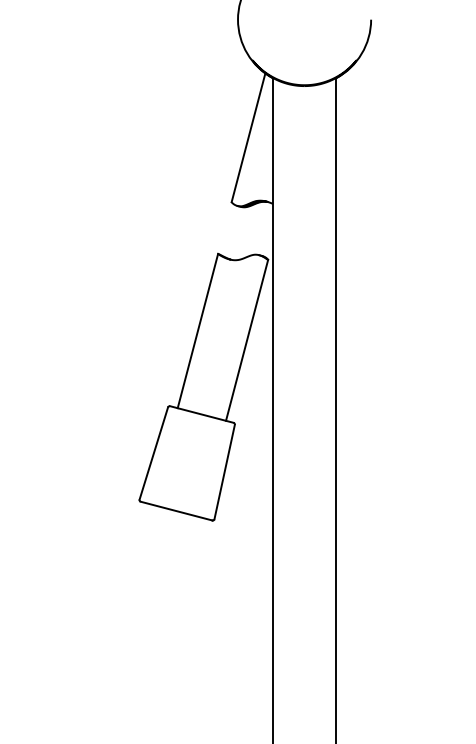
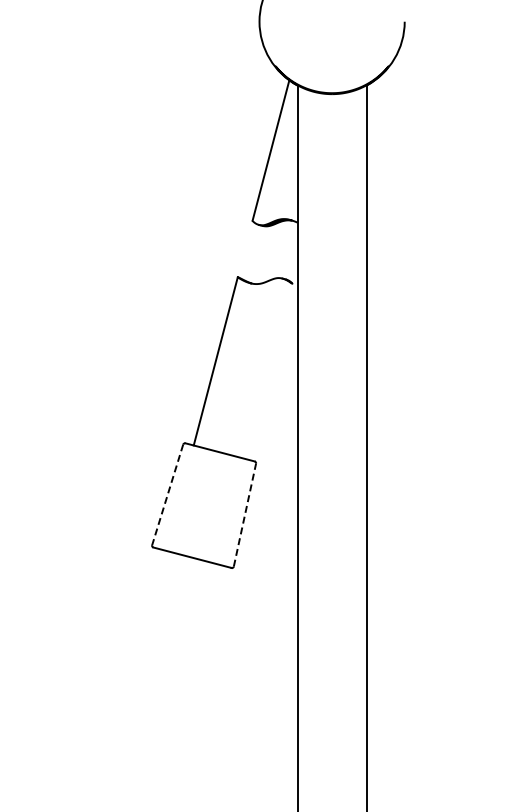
line: (247, 340) -> (269, 371), removed
line: (153, 453) -> (167, 494), solid -> dashed
line: (224, 472) -> (244, 515), solid -> dashed

